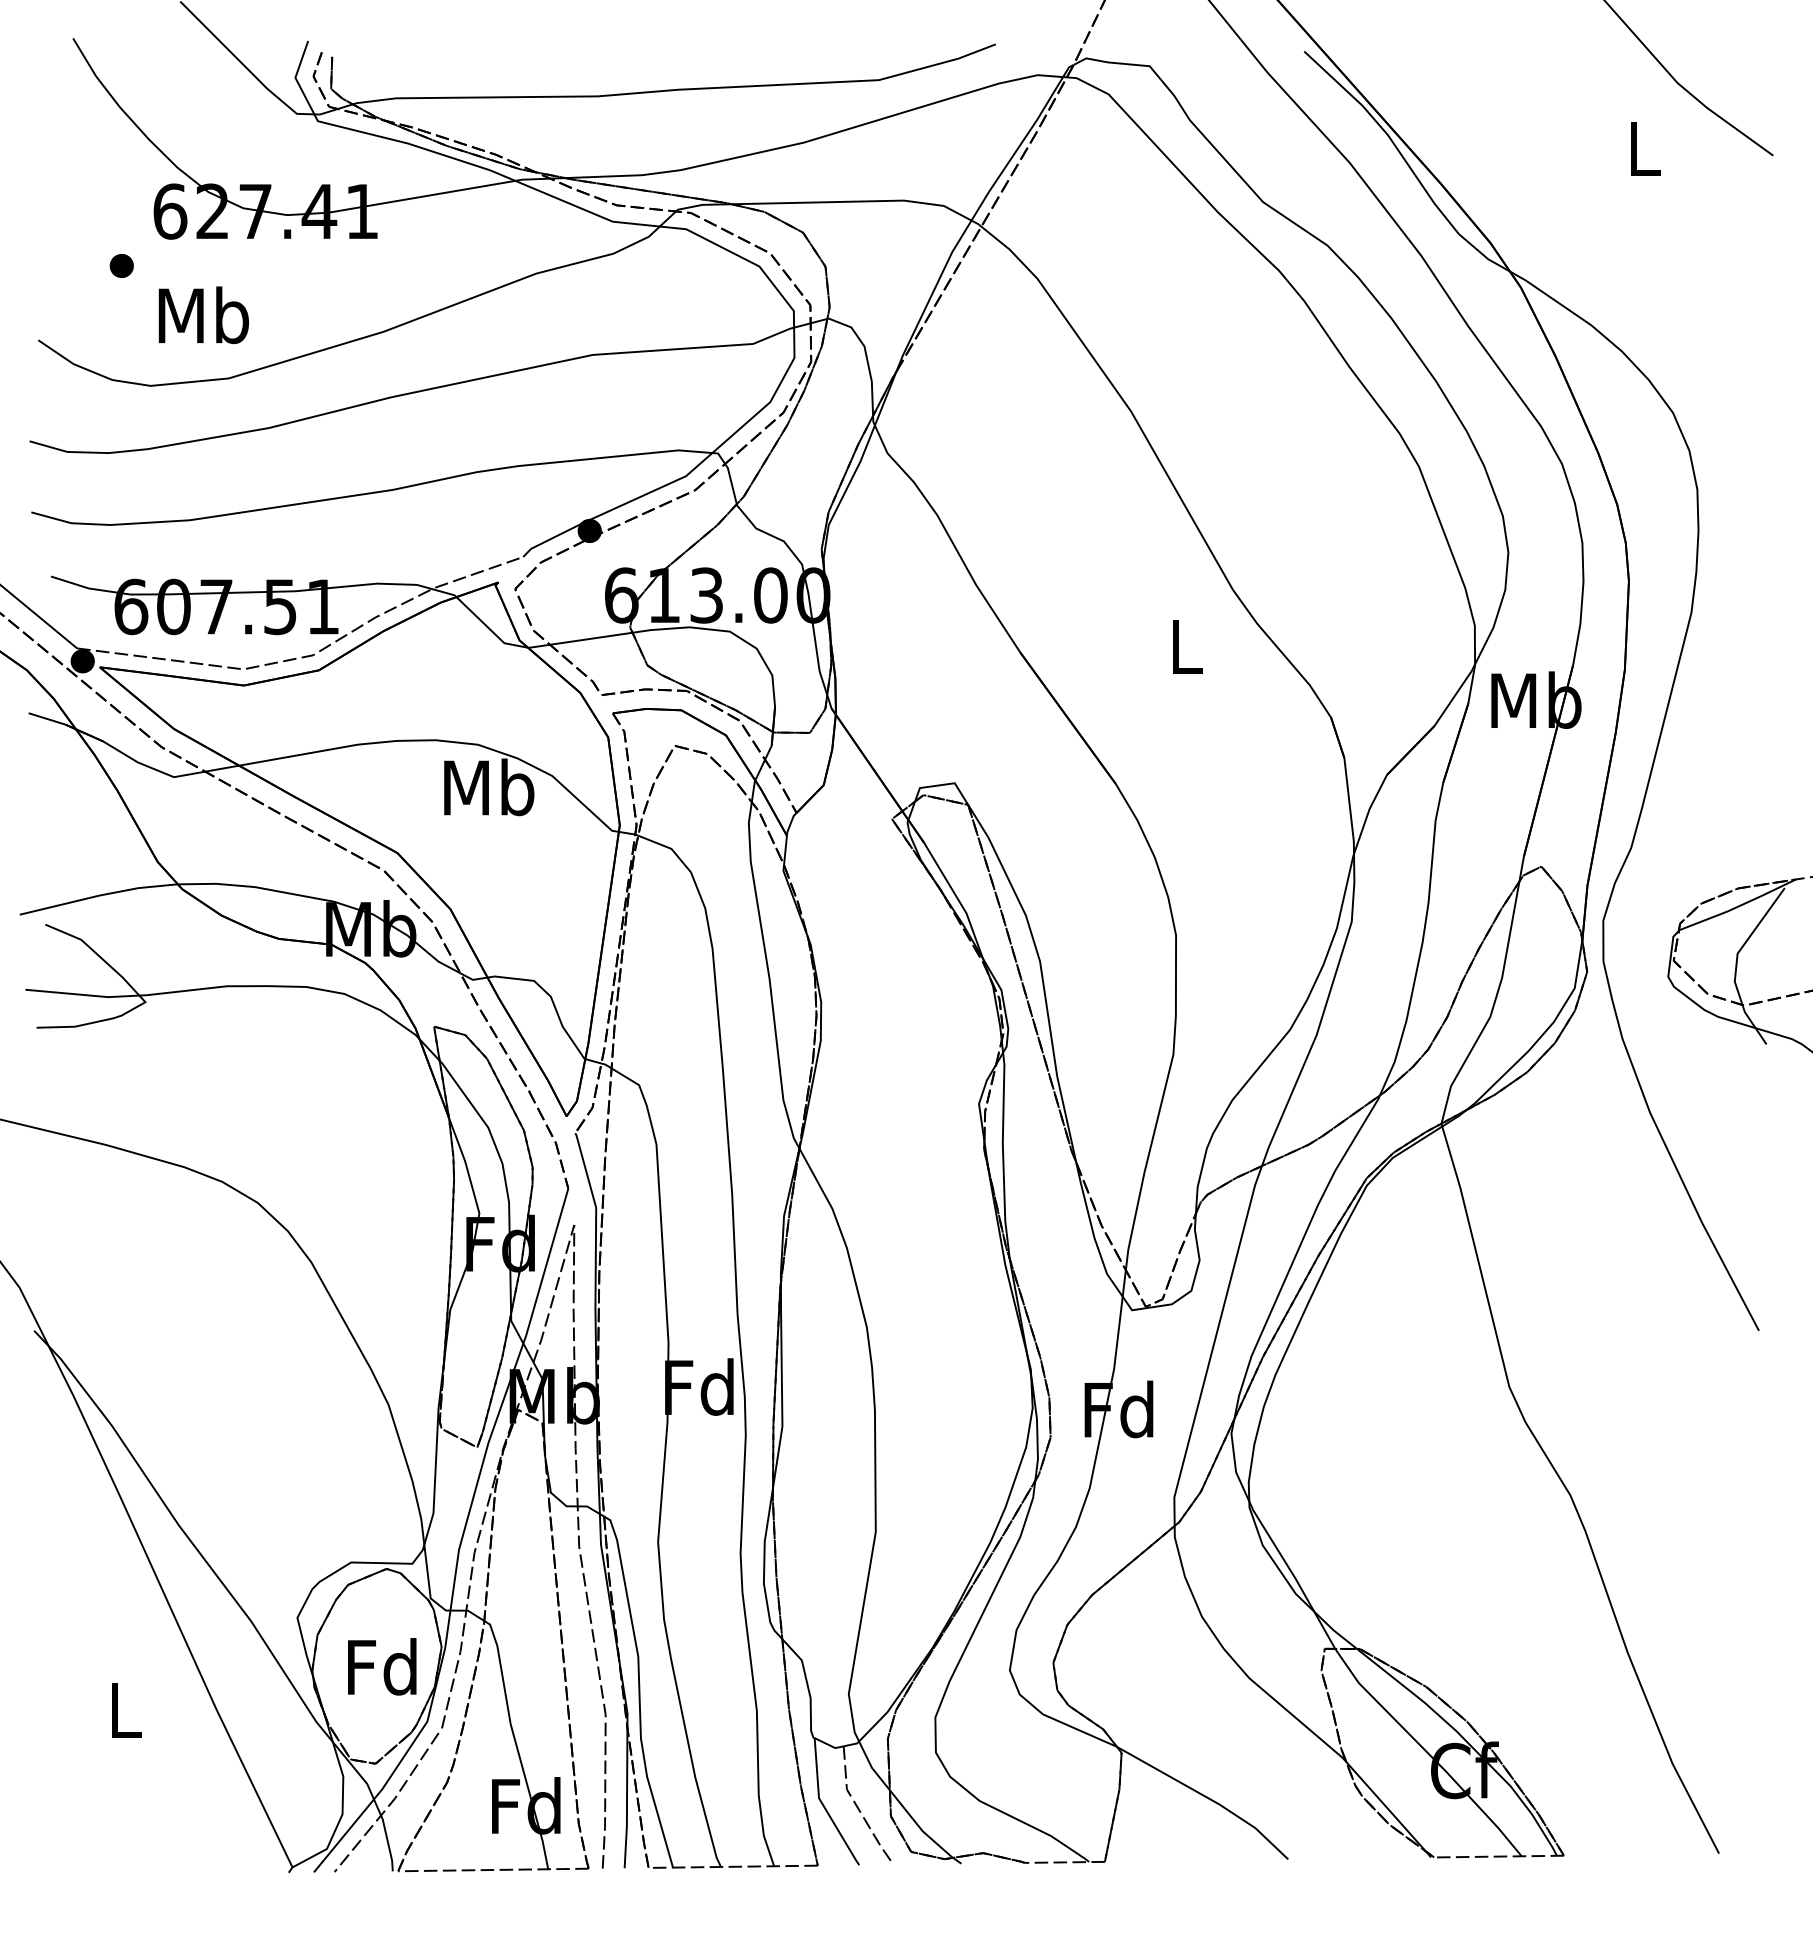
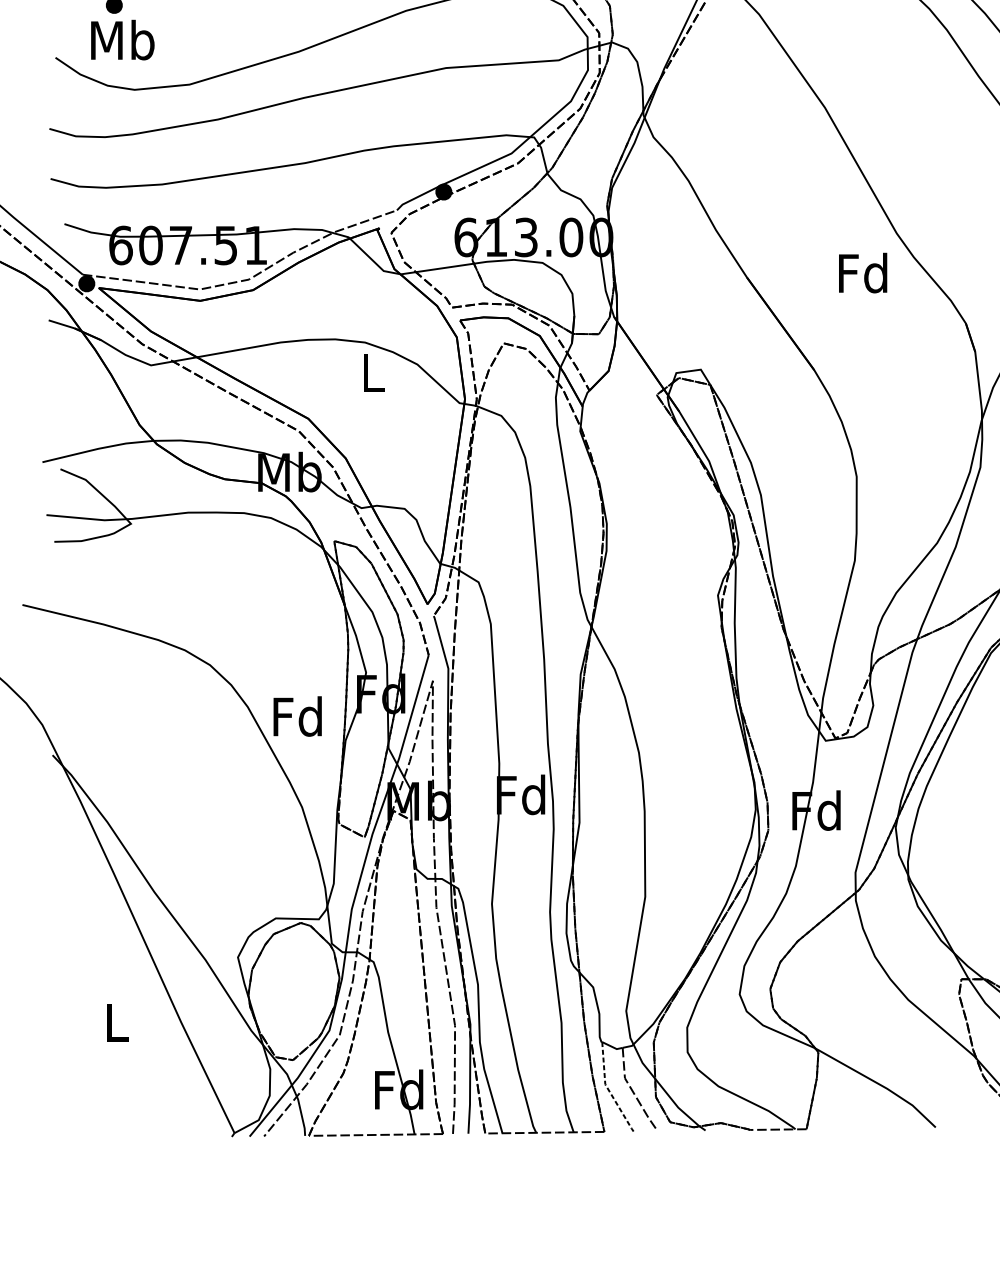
text: (203, 315) -> (122, 40), moved
text: (1184, 645) -> (862, 272), L -> Fd
text: (489, 787) -> (373, 372), Mb -> L
text: (382, 1666) -> (297, 716), moved
line: (823, 1805) -> (608, 1089), solid -> dashed

